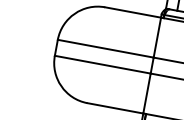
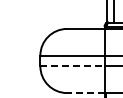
line: (102, 64) -> (72, 66), solid -> dashed
line: (114, 108) -> (85, 93), solid -> dashed

